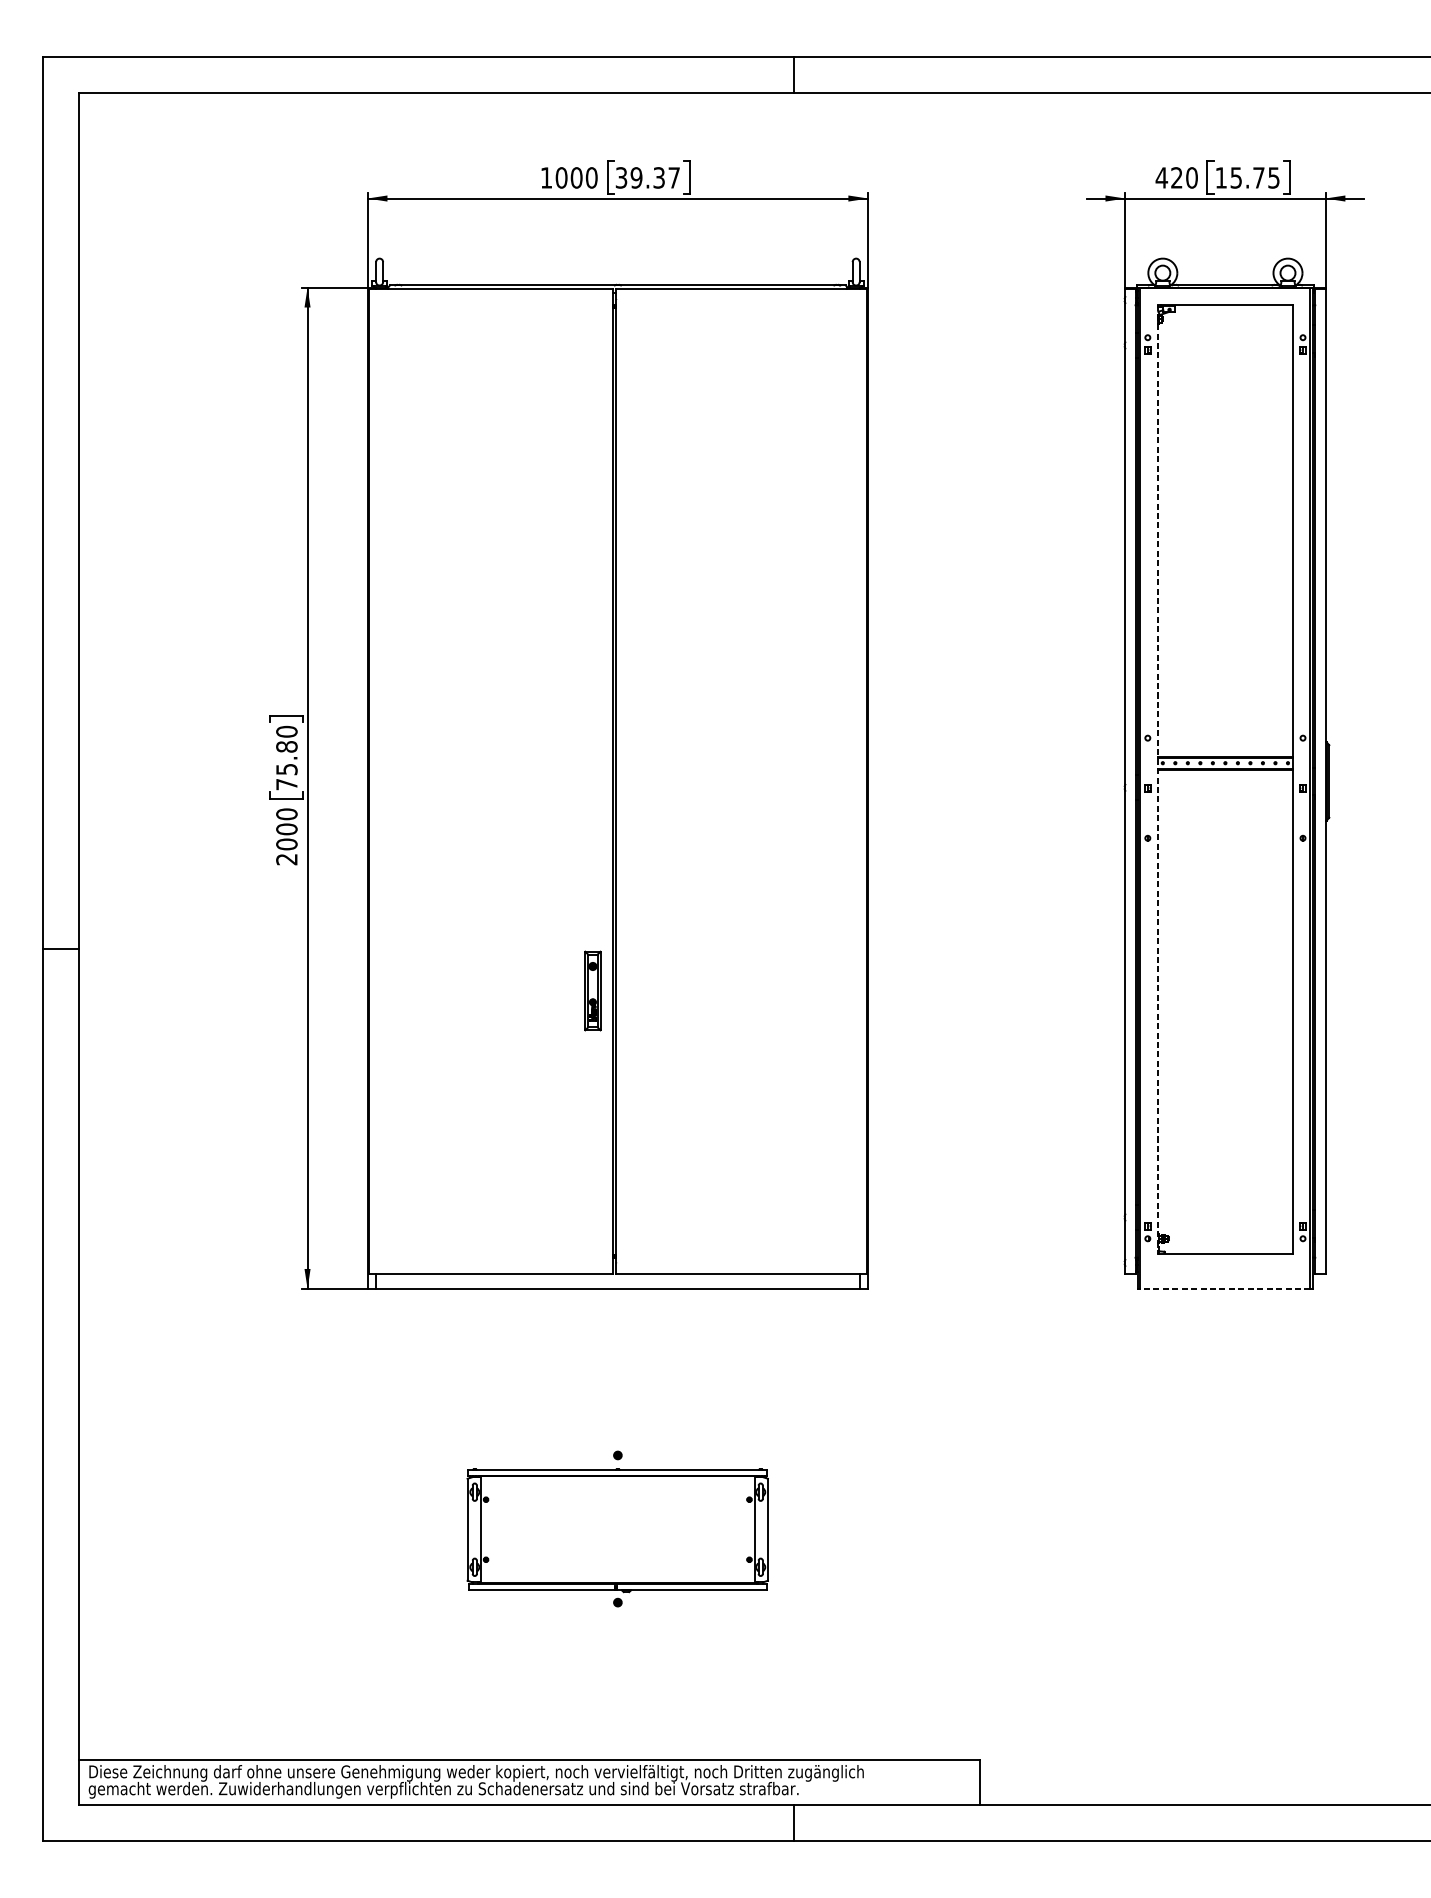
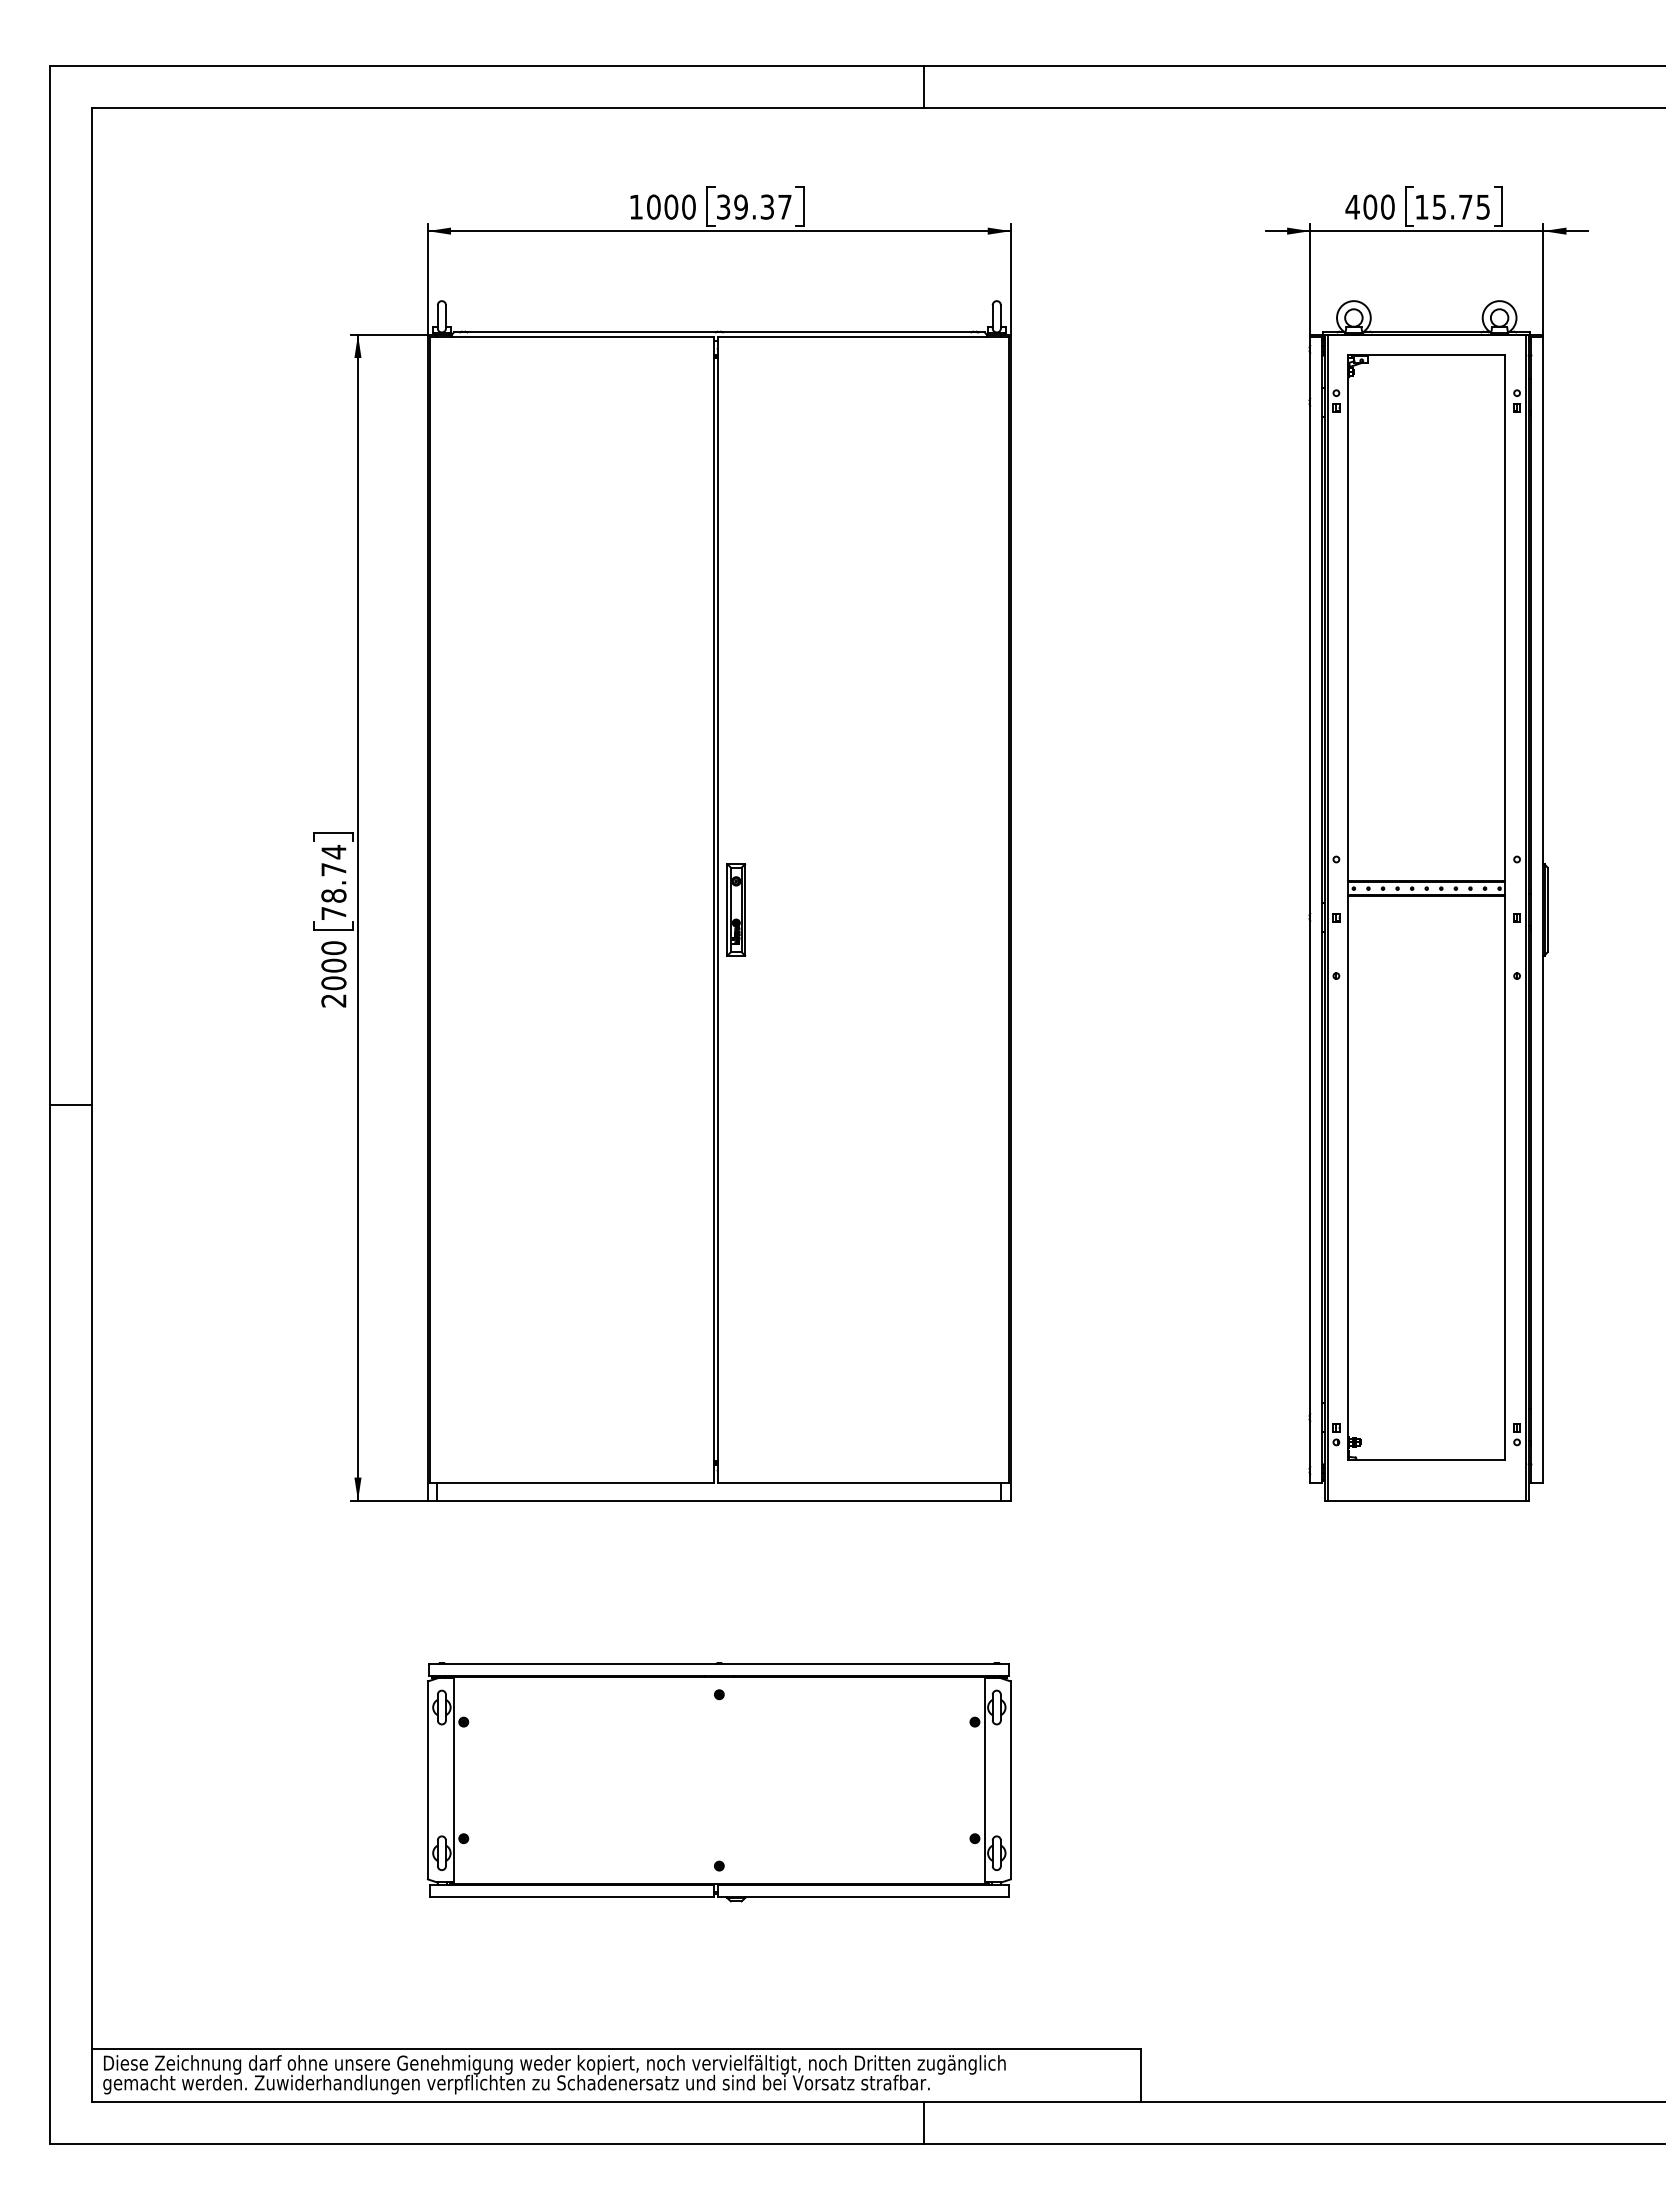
text: (1177, 177) -> (1370, 206), 420 -> 400
text: (286, 750) -> (333, 873), 75.80 -> 78.74
line: (1158, 780) -> (1348, 908), dashed -> solid
part: (593, 990) -> (736, 909), moved
line: (1225, 1288) -> (1426, 1500), dashed -> solid
part: (617, 1530) -> (718, 1782), size x1.67

